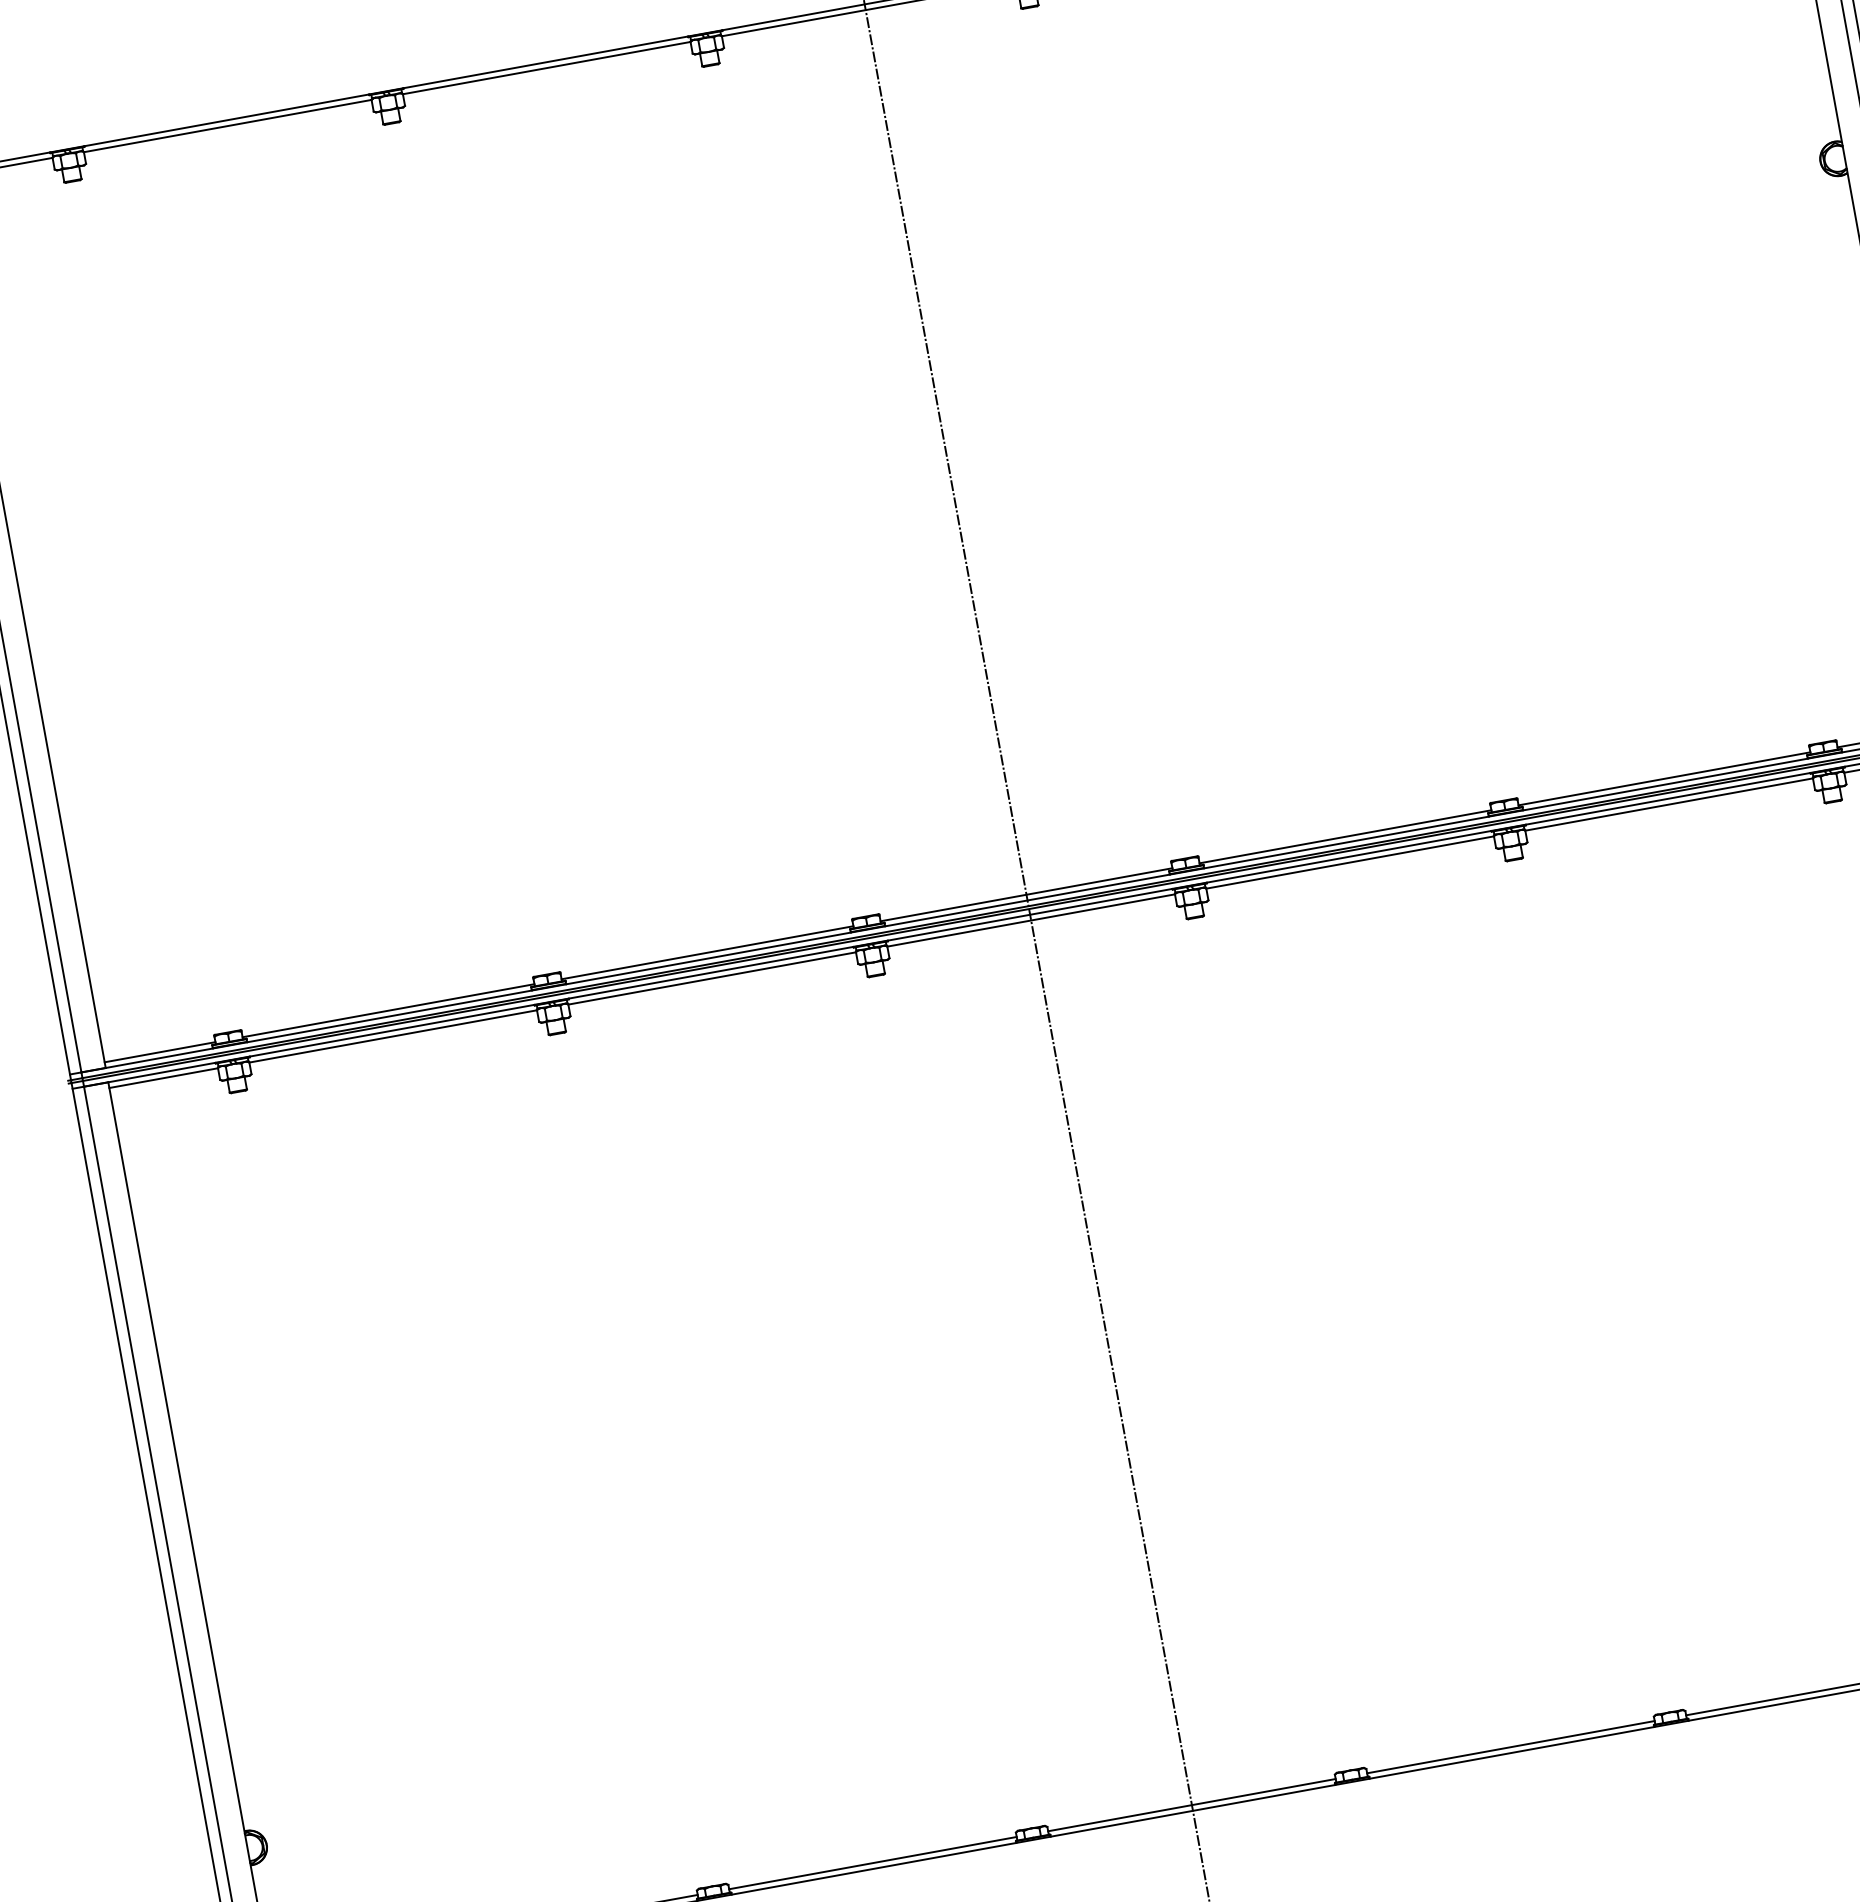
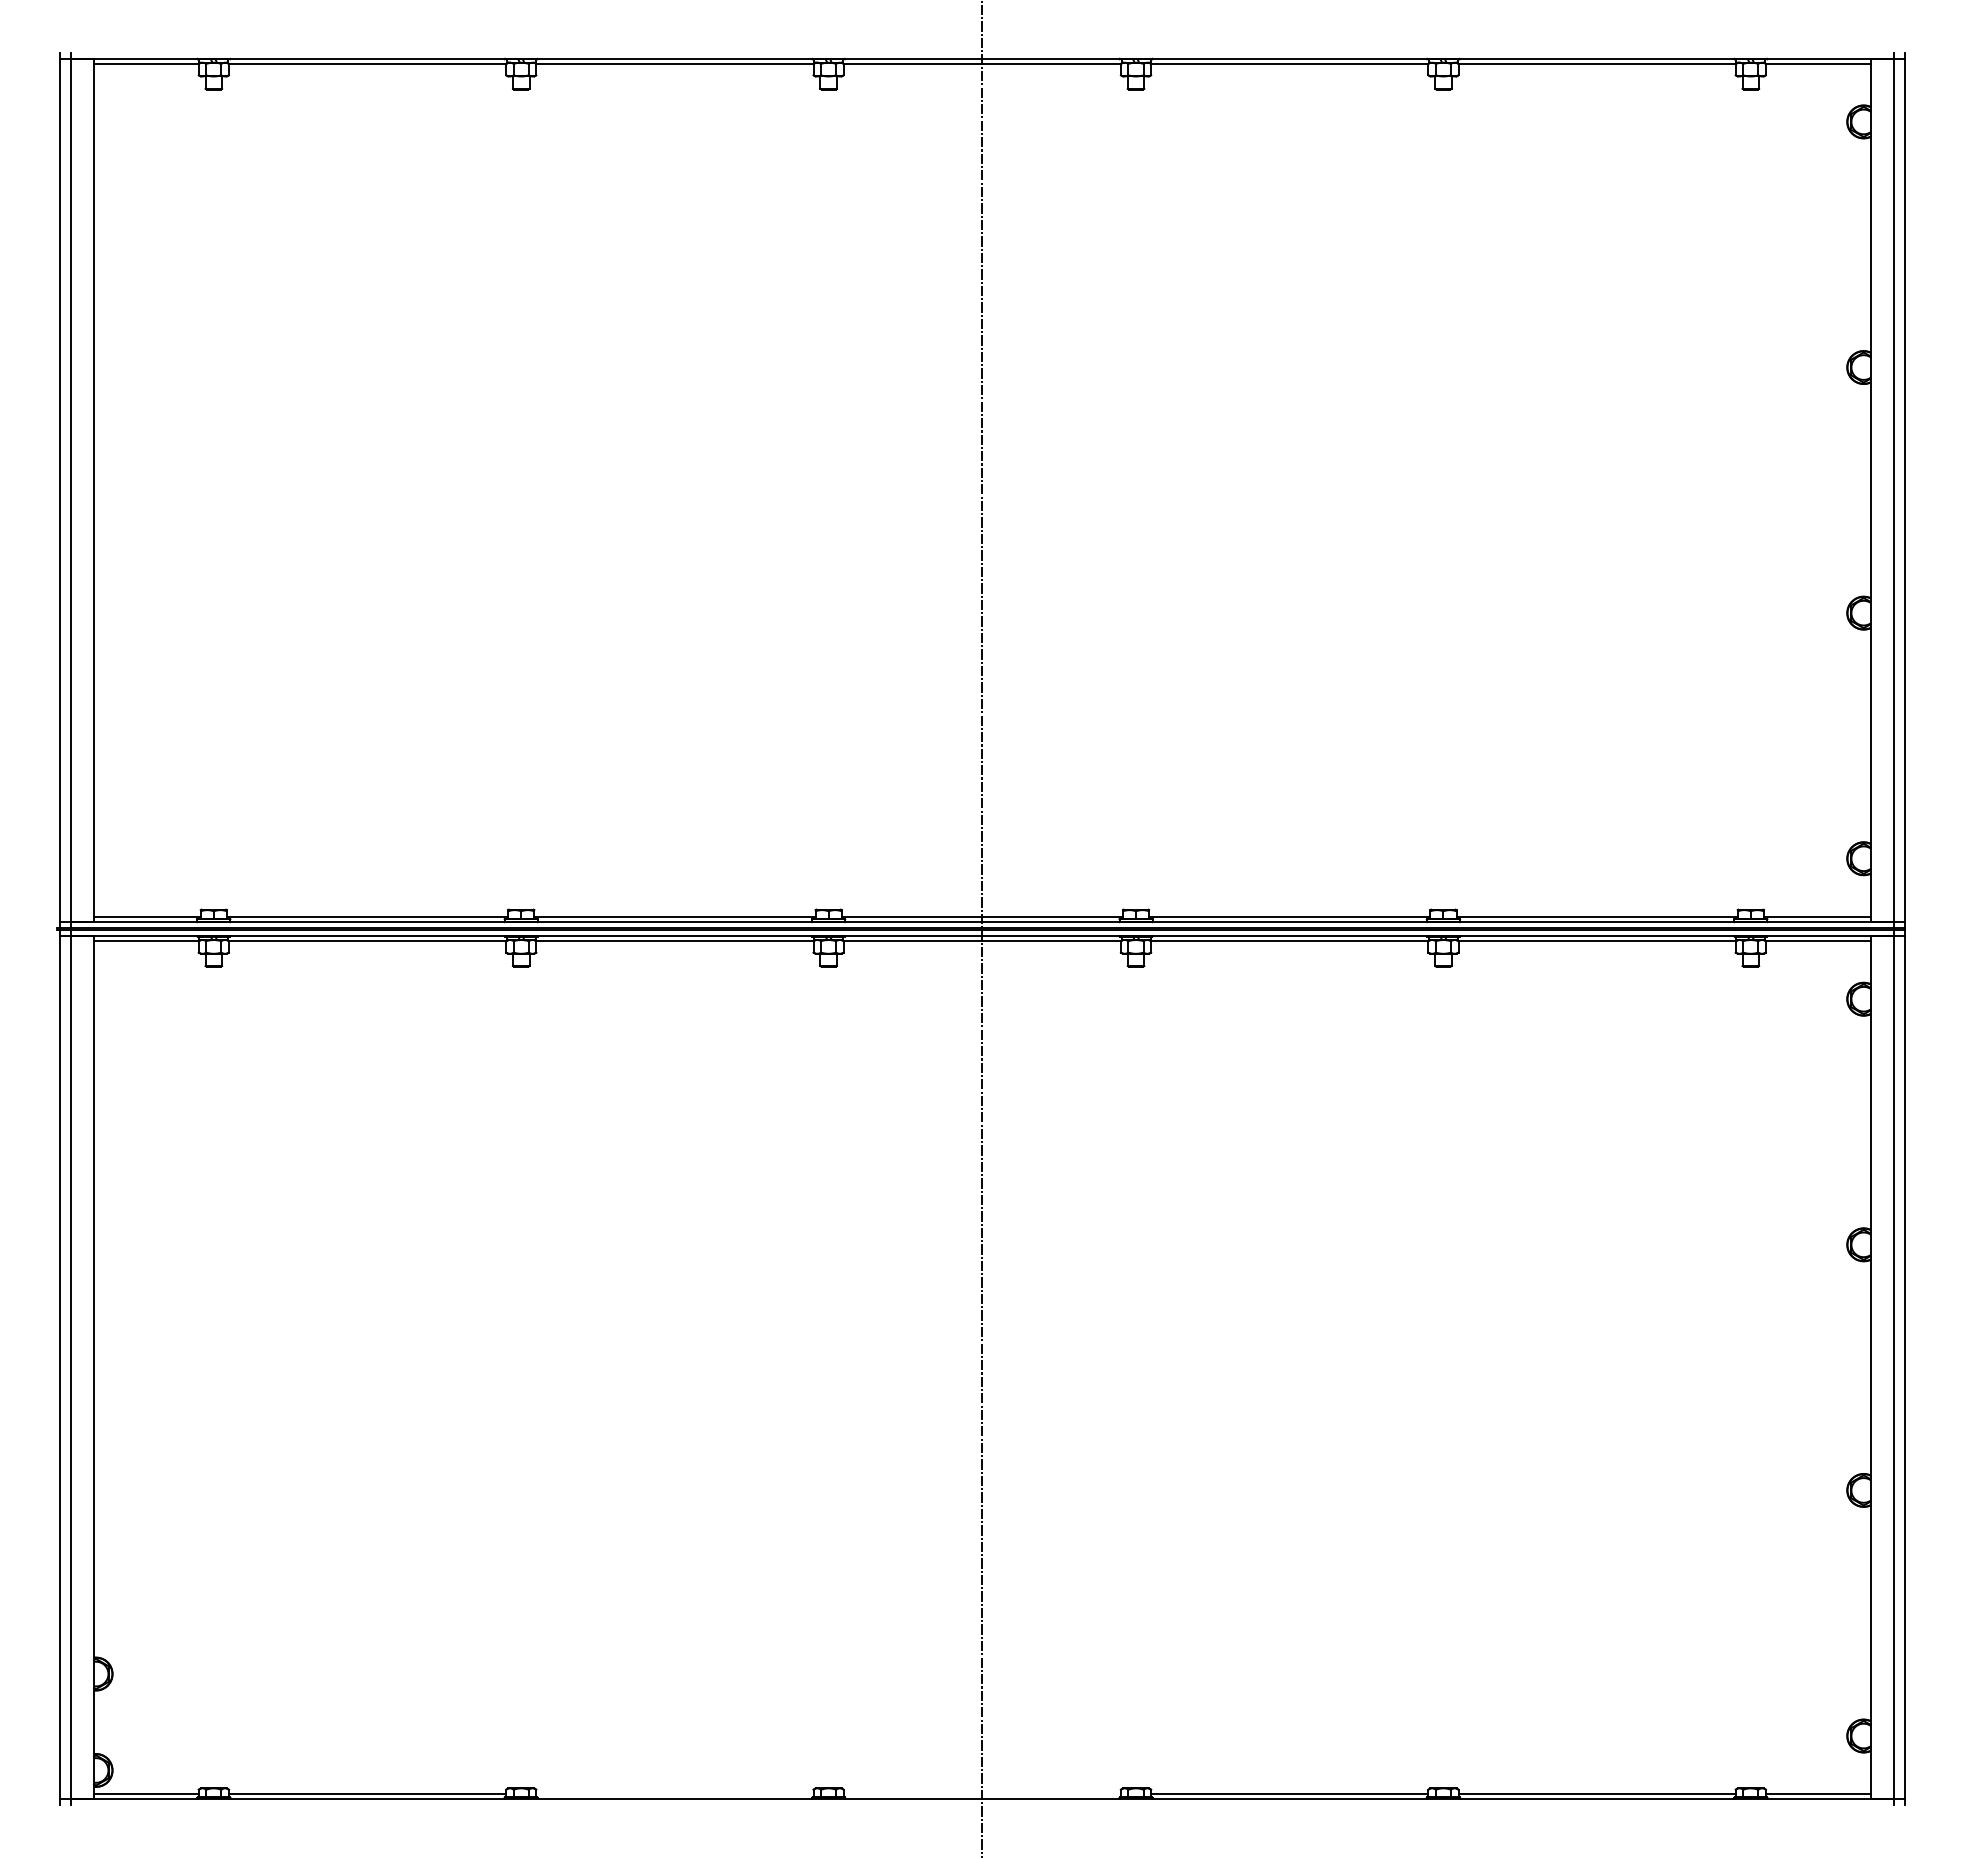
line: (1190, 1804) -> (981, 1793), removed
line: (872, 1862) -> (674, 1793), removed

